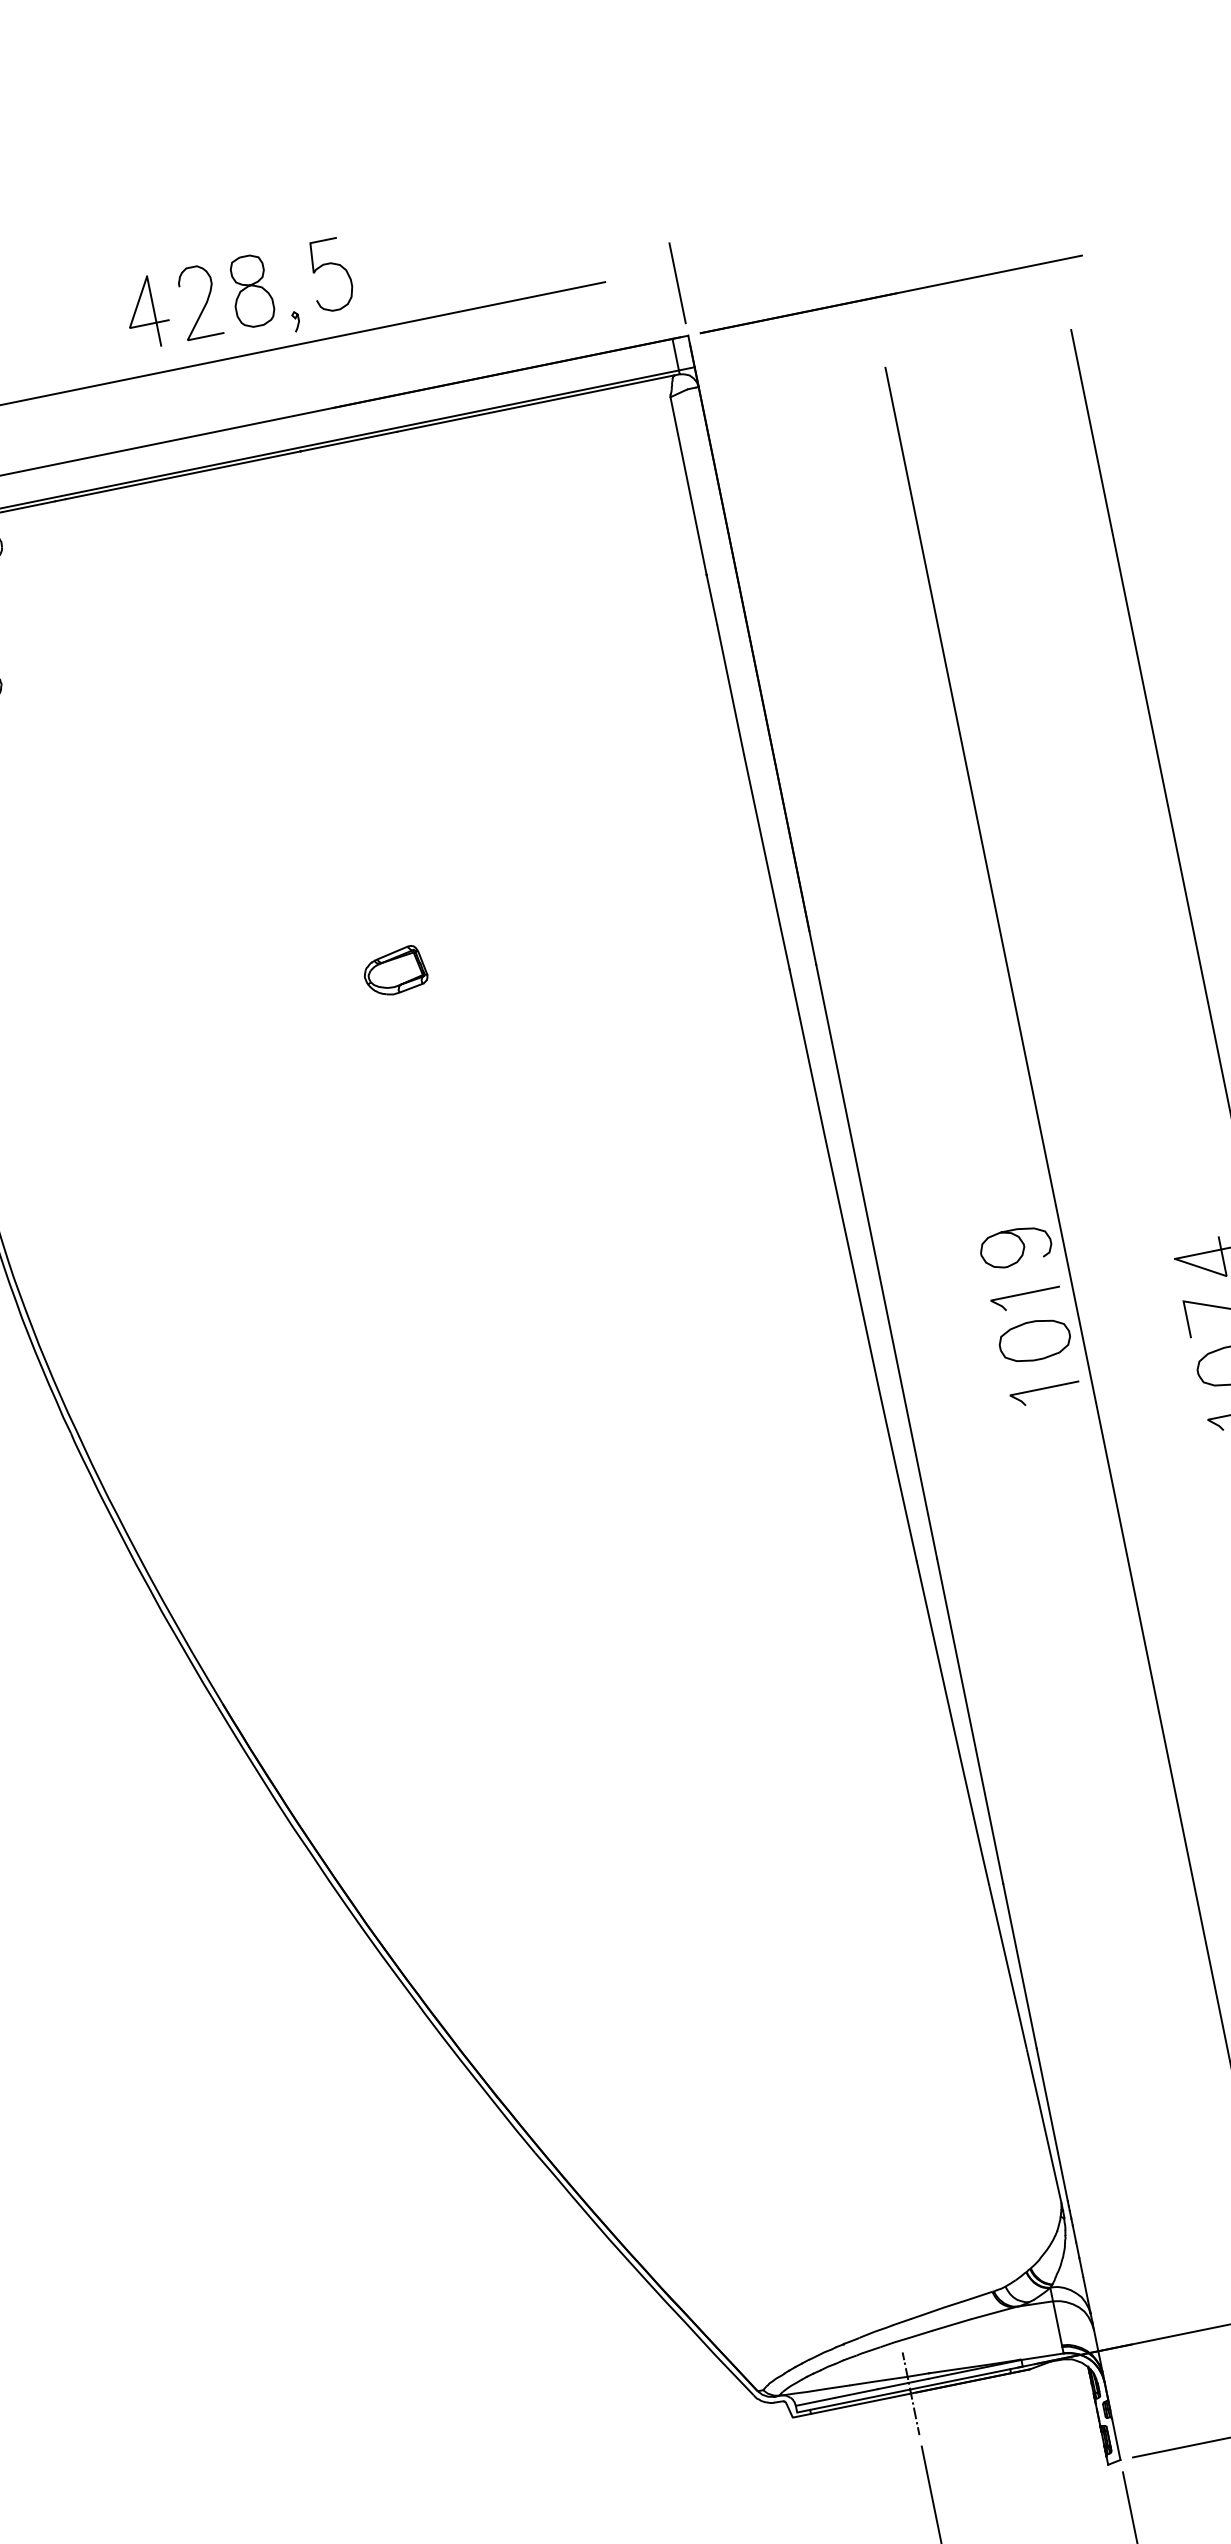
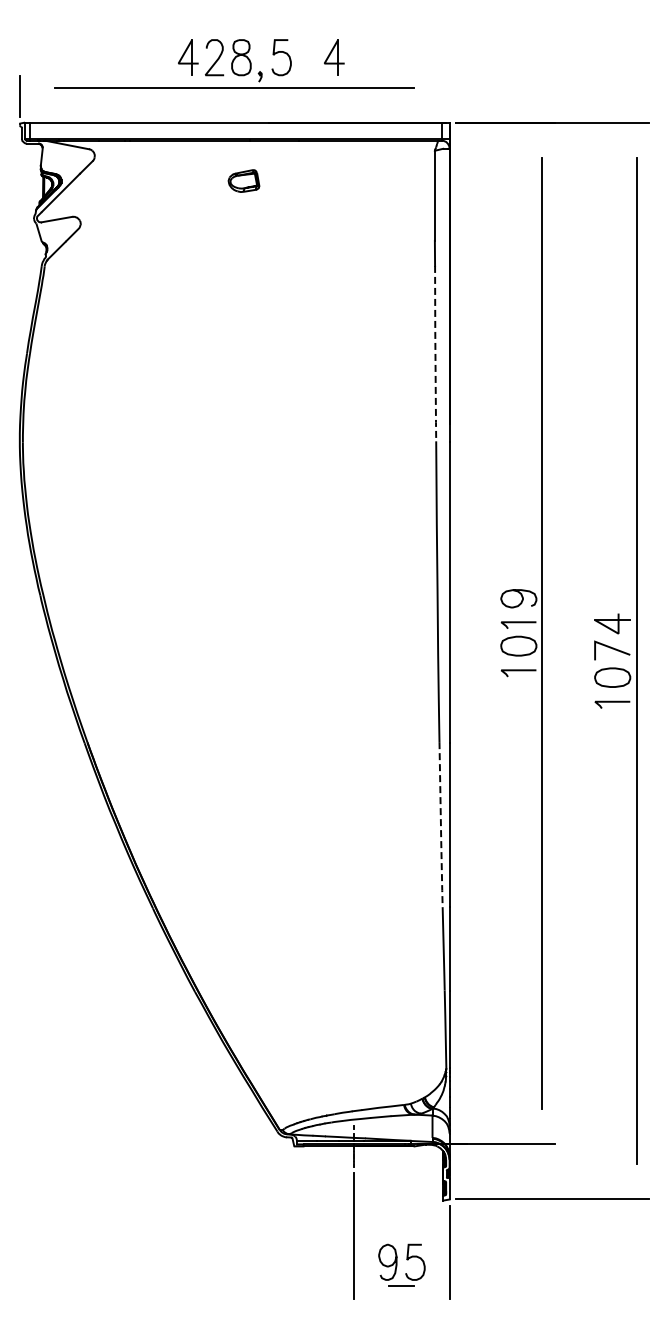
part: (435, 253) -> (334, 57), added
line: (677, 282) -> (449, 95), removed
line: (753, 796) -> (435, 353), solid -> dashed
part: (394, 970) -> (243, 180), moved
line: (952, 1727) -> (440, 826), solid -> dashed

